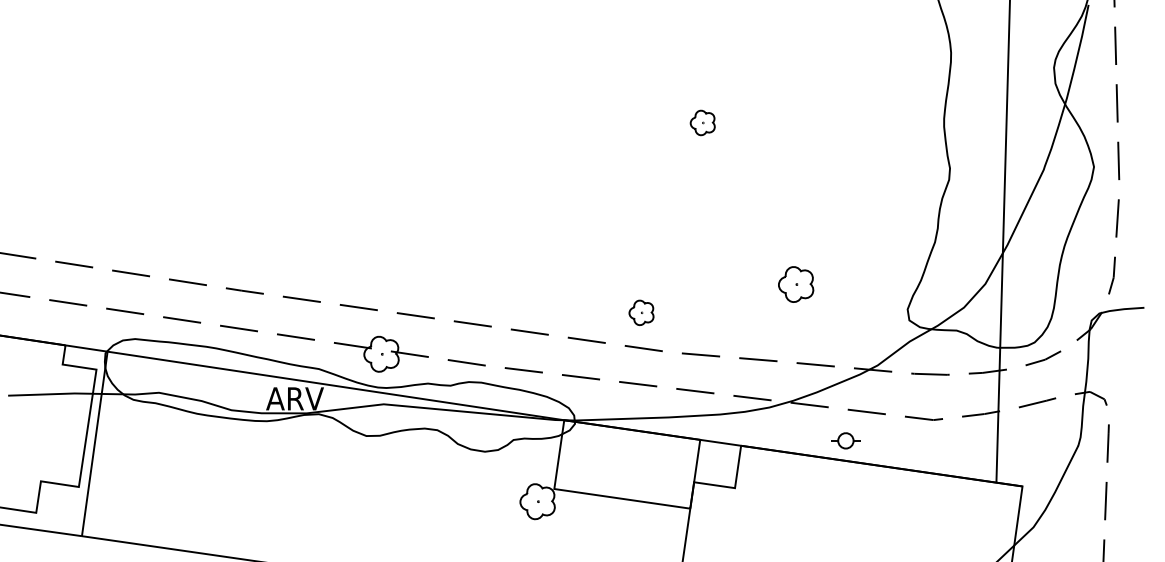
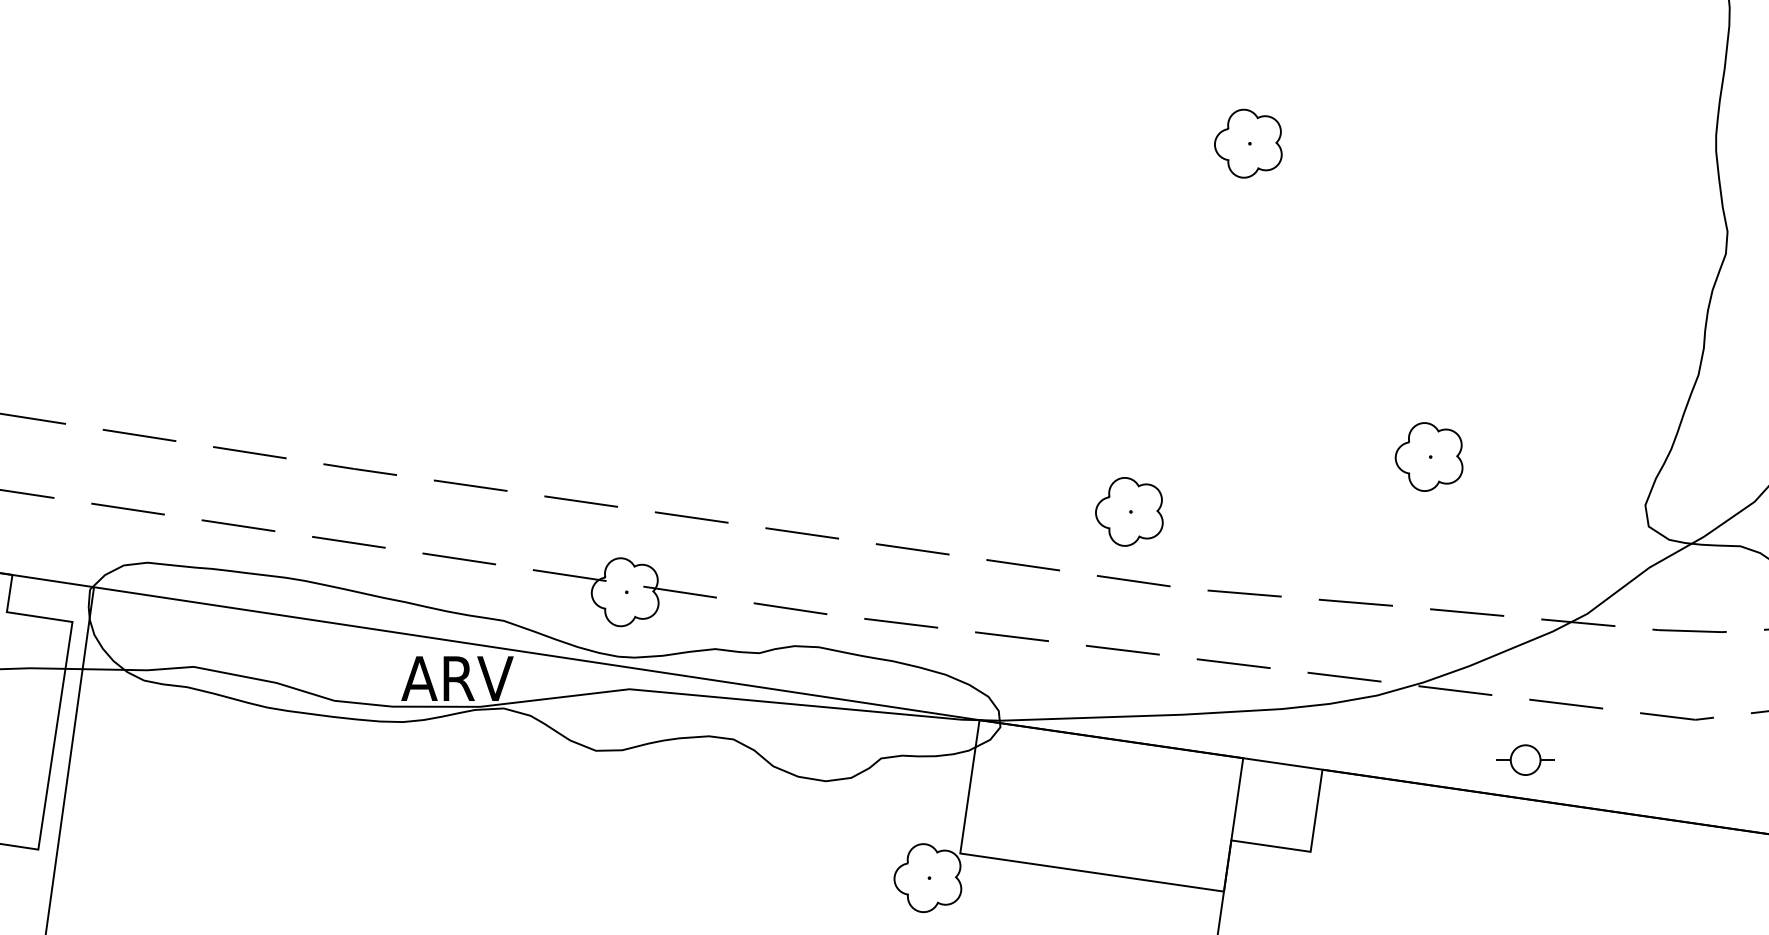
part: (702, 122) -> (1247, 142), size x1.43
part: (641, 312) -> (1129, 511), size x1.43

